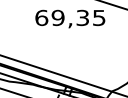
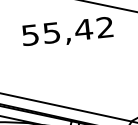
text: (70, 17) -> (67, 30), 69,35 -> 55,42

